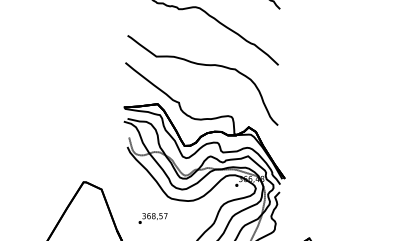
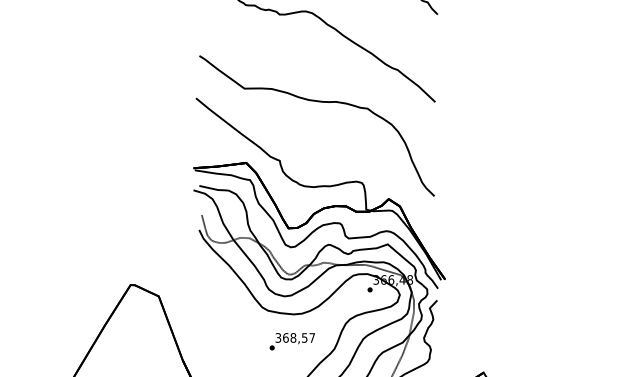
text: (152, 218) -> (291, 341), moved

